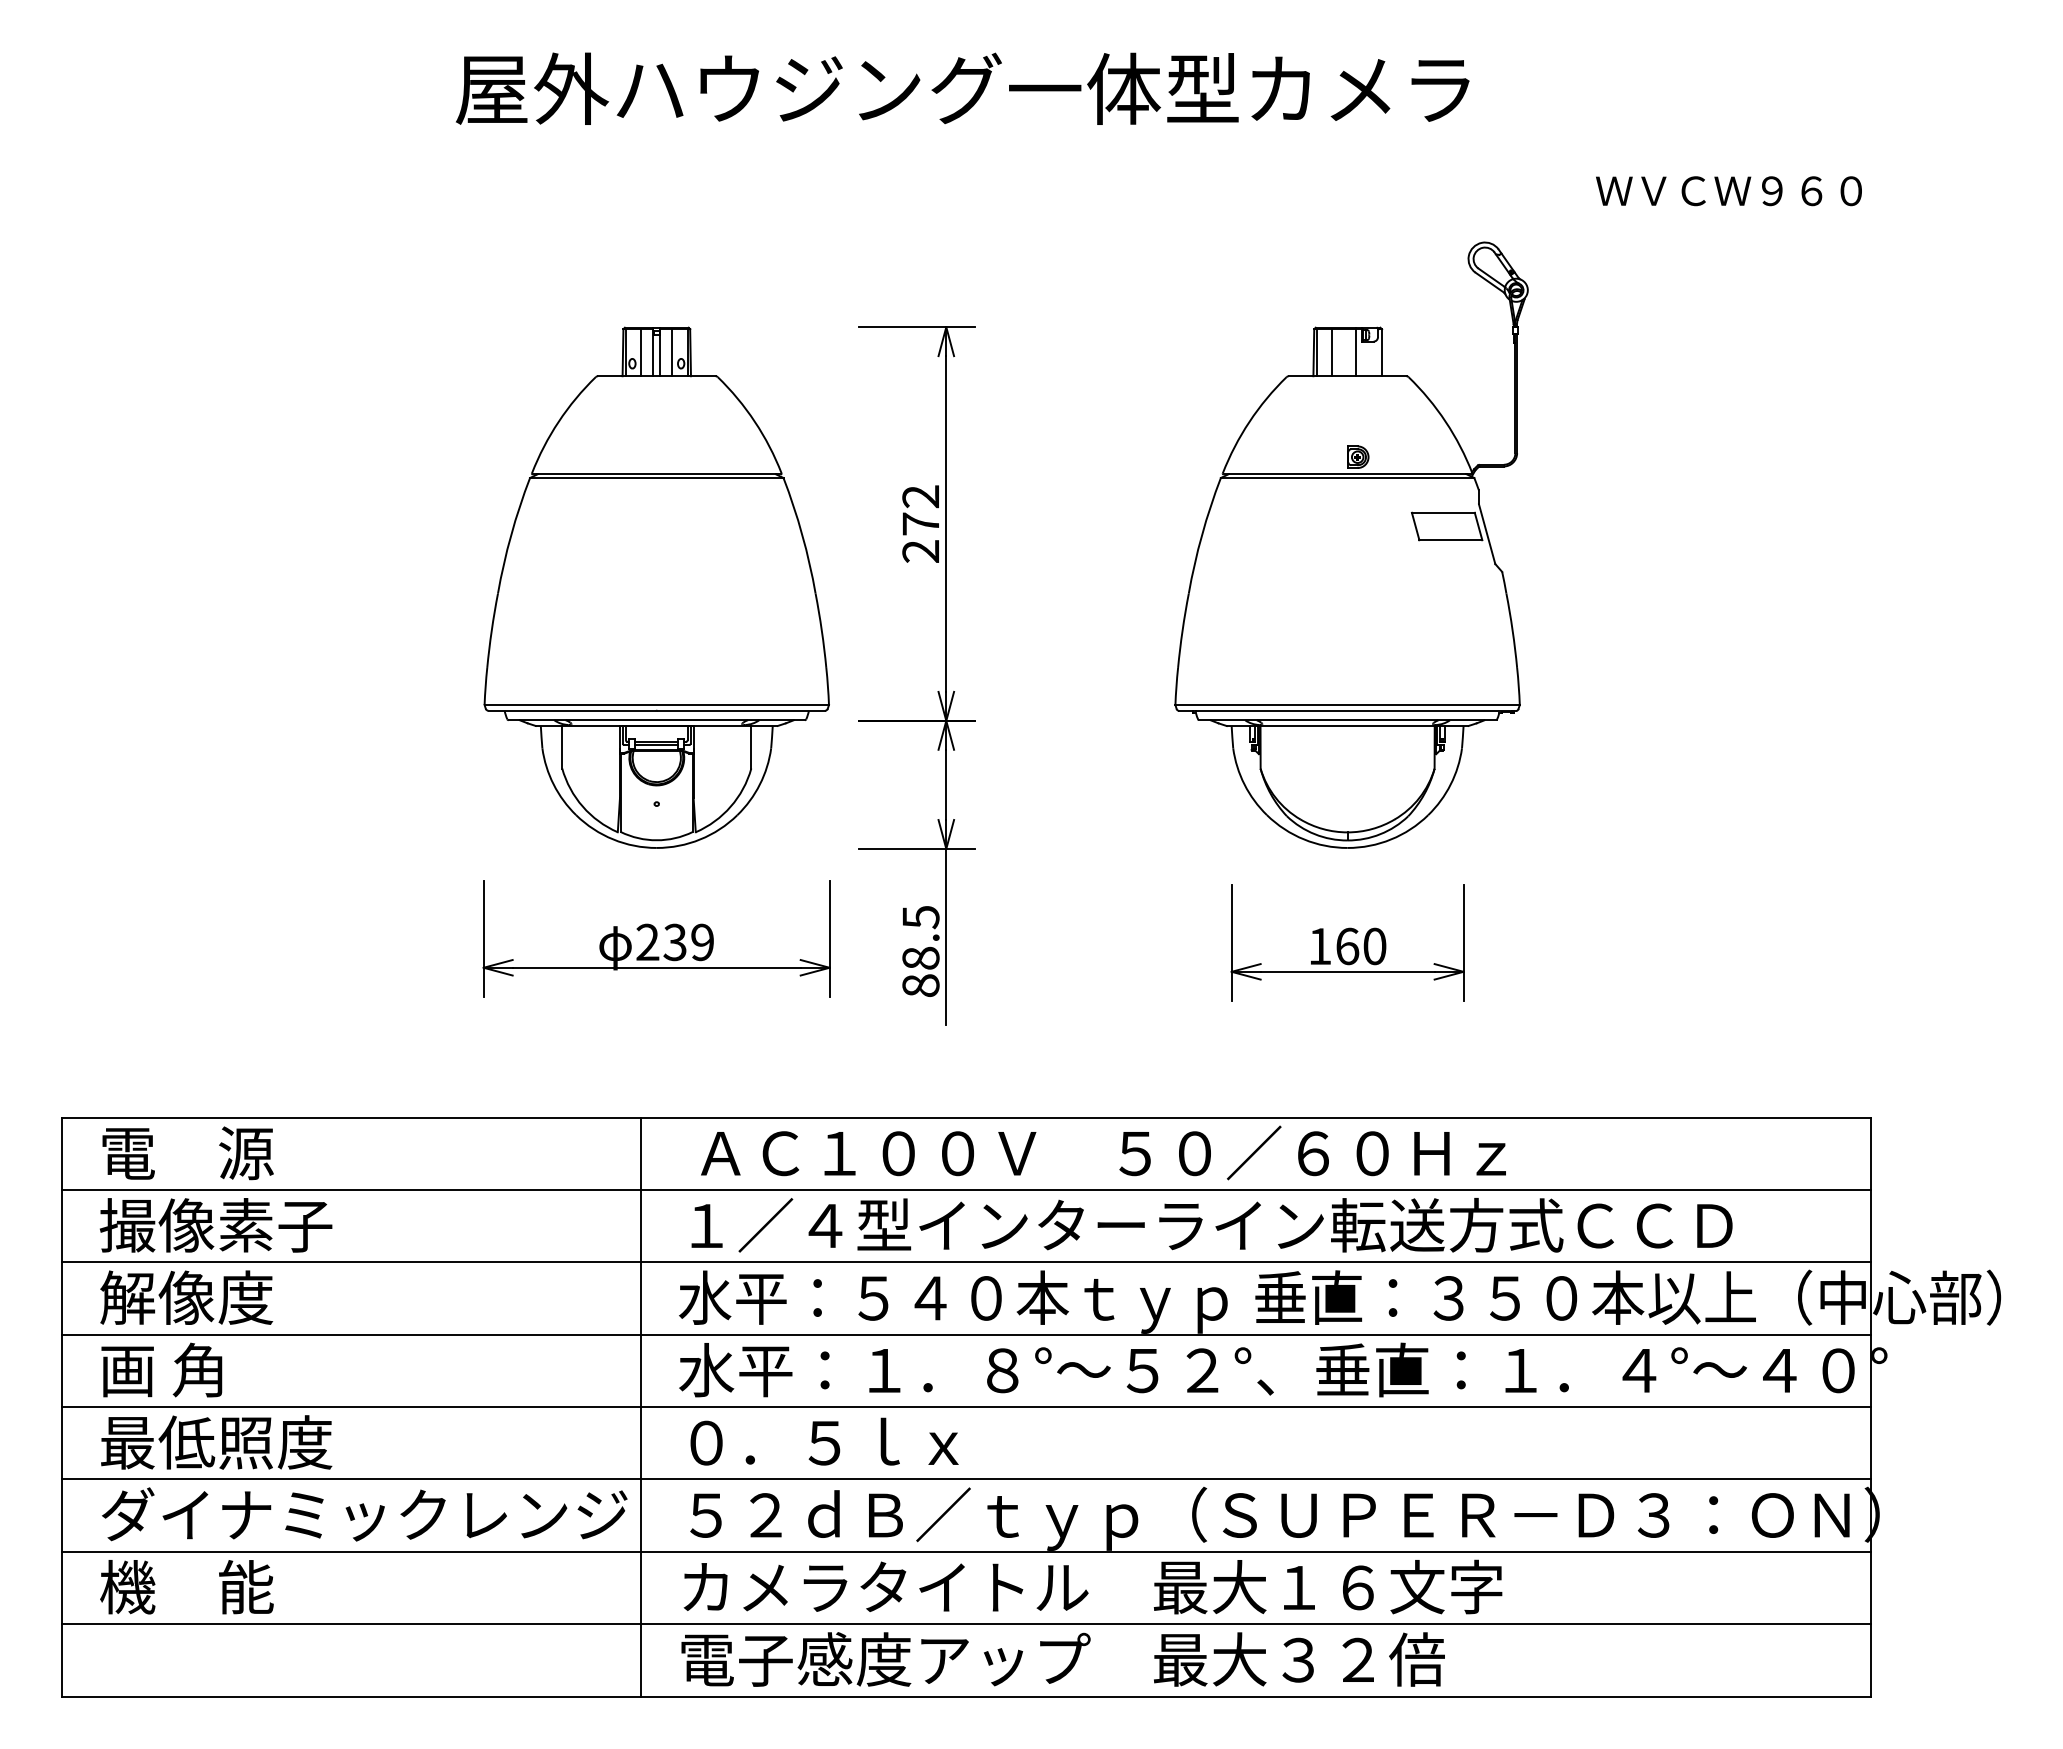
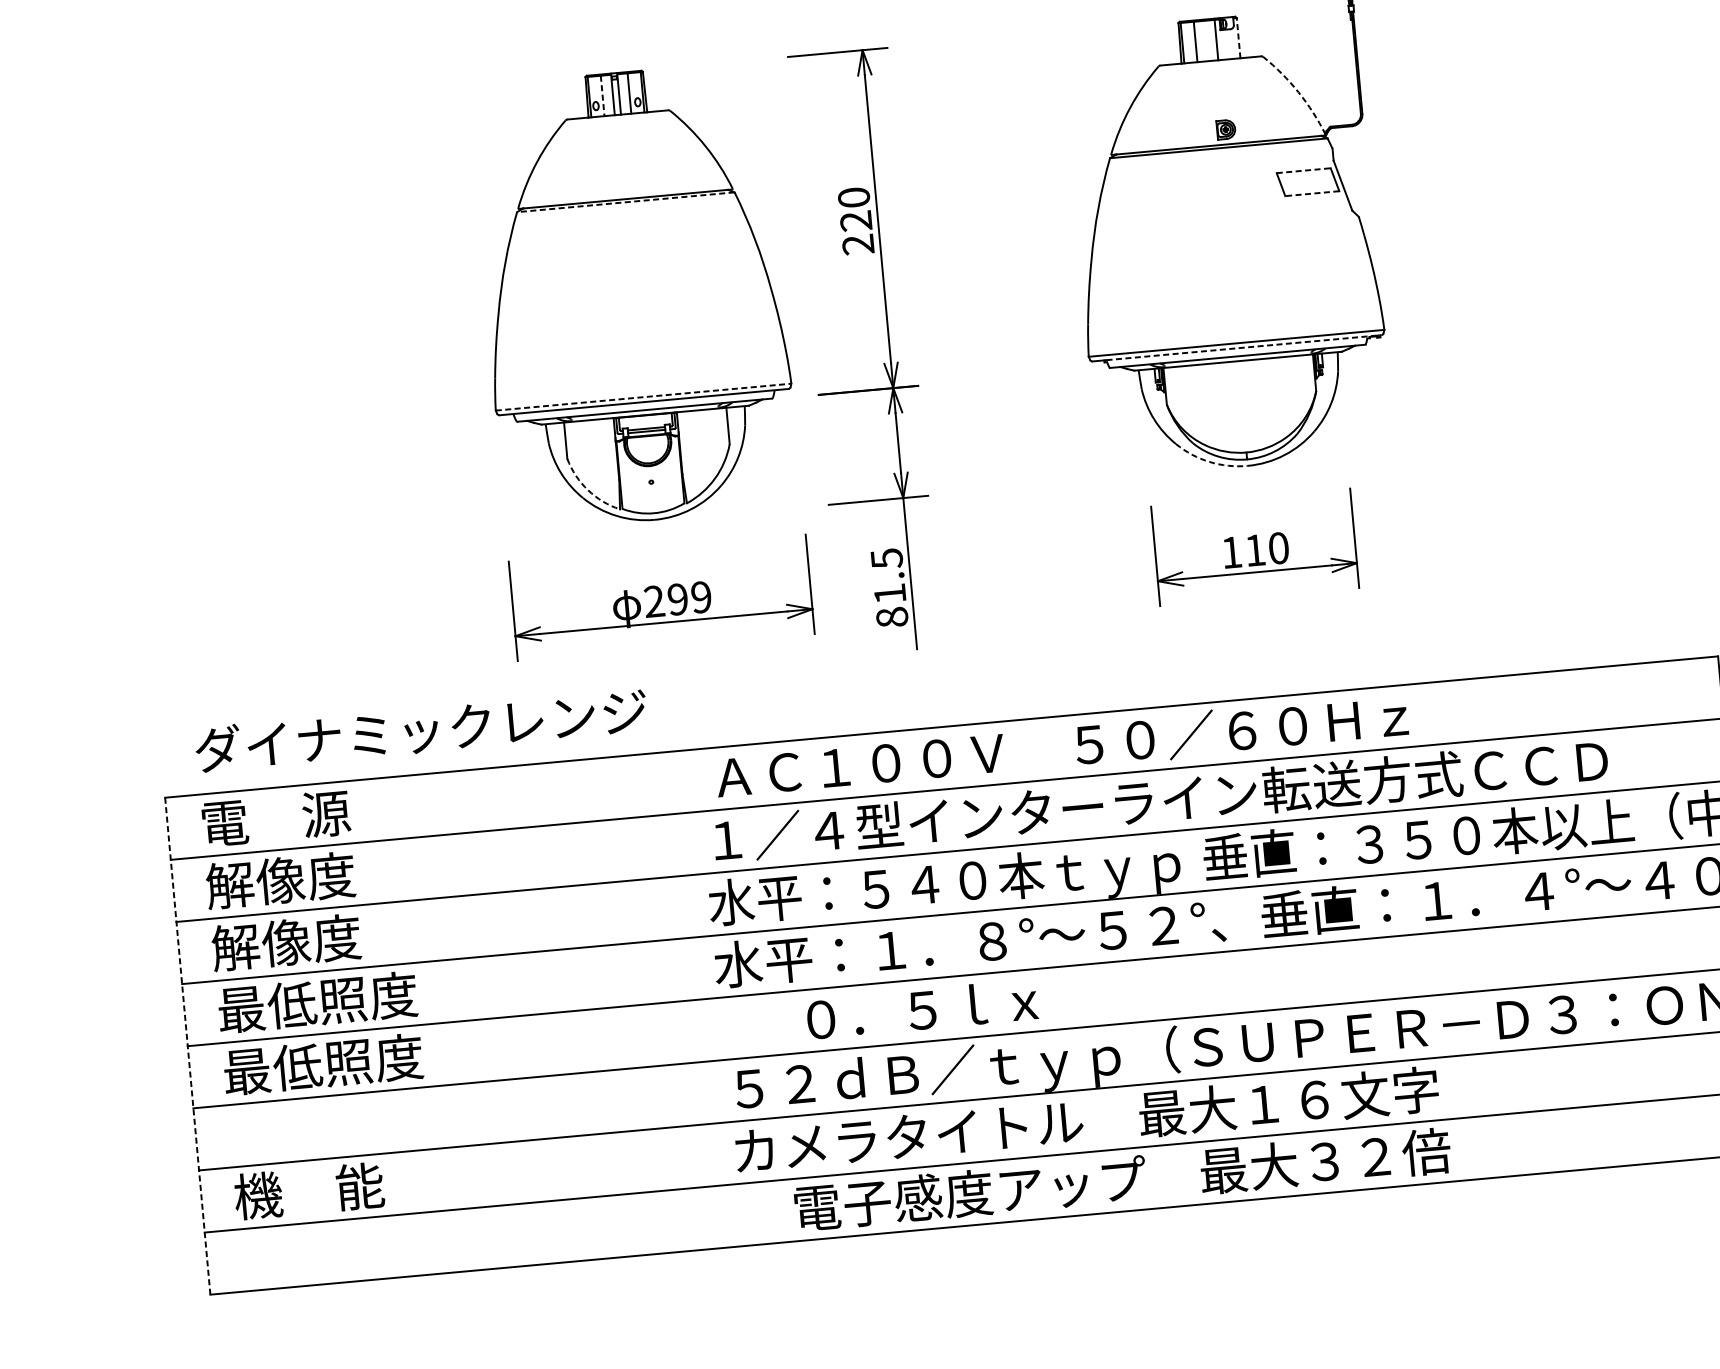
line: (641, 352) -> (602, 95), solid -> dashed
line: (1382, 352) -> (1238, 37), solid -> dashed
arc: (1445, 421) -> (1298, 92), solid -> dashed
line: (656, 478) -> (625, 202), solid -> dashed
text: (920, 510) -> (854, 209), 272 -> 220
line: (1443, 512) -> (1303, 170), solid -> dashed
line: (1450, 540) -> (1312, 193), solid -> dashed
line: (657, 705) -> (644, 397), solid -> dashed
line: (1356, 711) -> (1244, 348), solid -> dashed
arc: (582, 806) -> (587, 490), solid -> dashed
arc: (1304, 839) -> (1210, 461), solid -> dashed
text: (674, 942) -> (677, 599), 239 -> 299
text: (1347, 946) -> (1255, 550), 160 -> 110
text: (920, 957) -> (889, 593), 88.5 -> 81.5
text: (215, 1225) -> (305, 878), 撮像素子 -> 解像度
text: (216, 1369) -> (317, 1001), 画 角 -> 最低照度
line: (640, 1406) -> (684, 1000), removed
line: (61, 1407) -> (187, 1046), solid -> dashed
text: (824, 1441) -> (922, 1009), moved
text: (364, 1514) -> (420, 730), moved
text: (1062, 1659) -> (1122, 1179), moved

